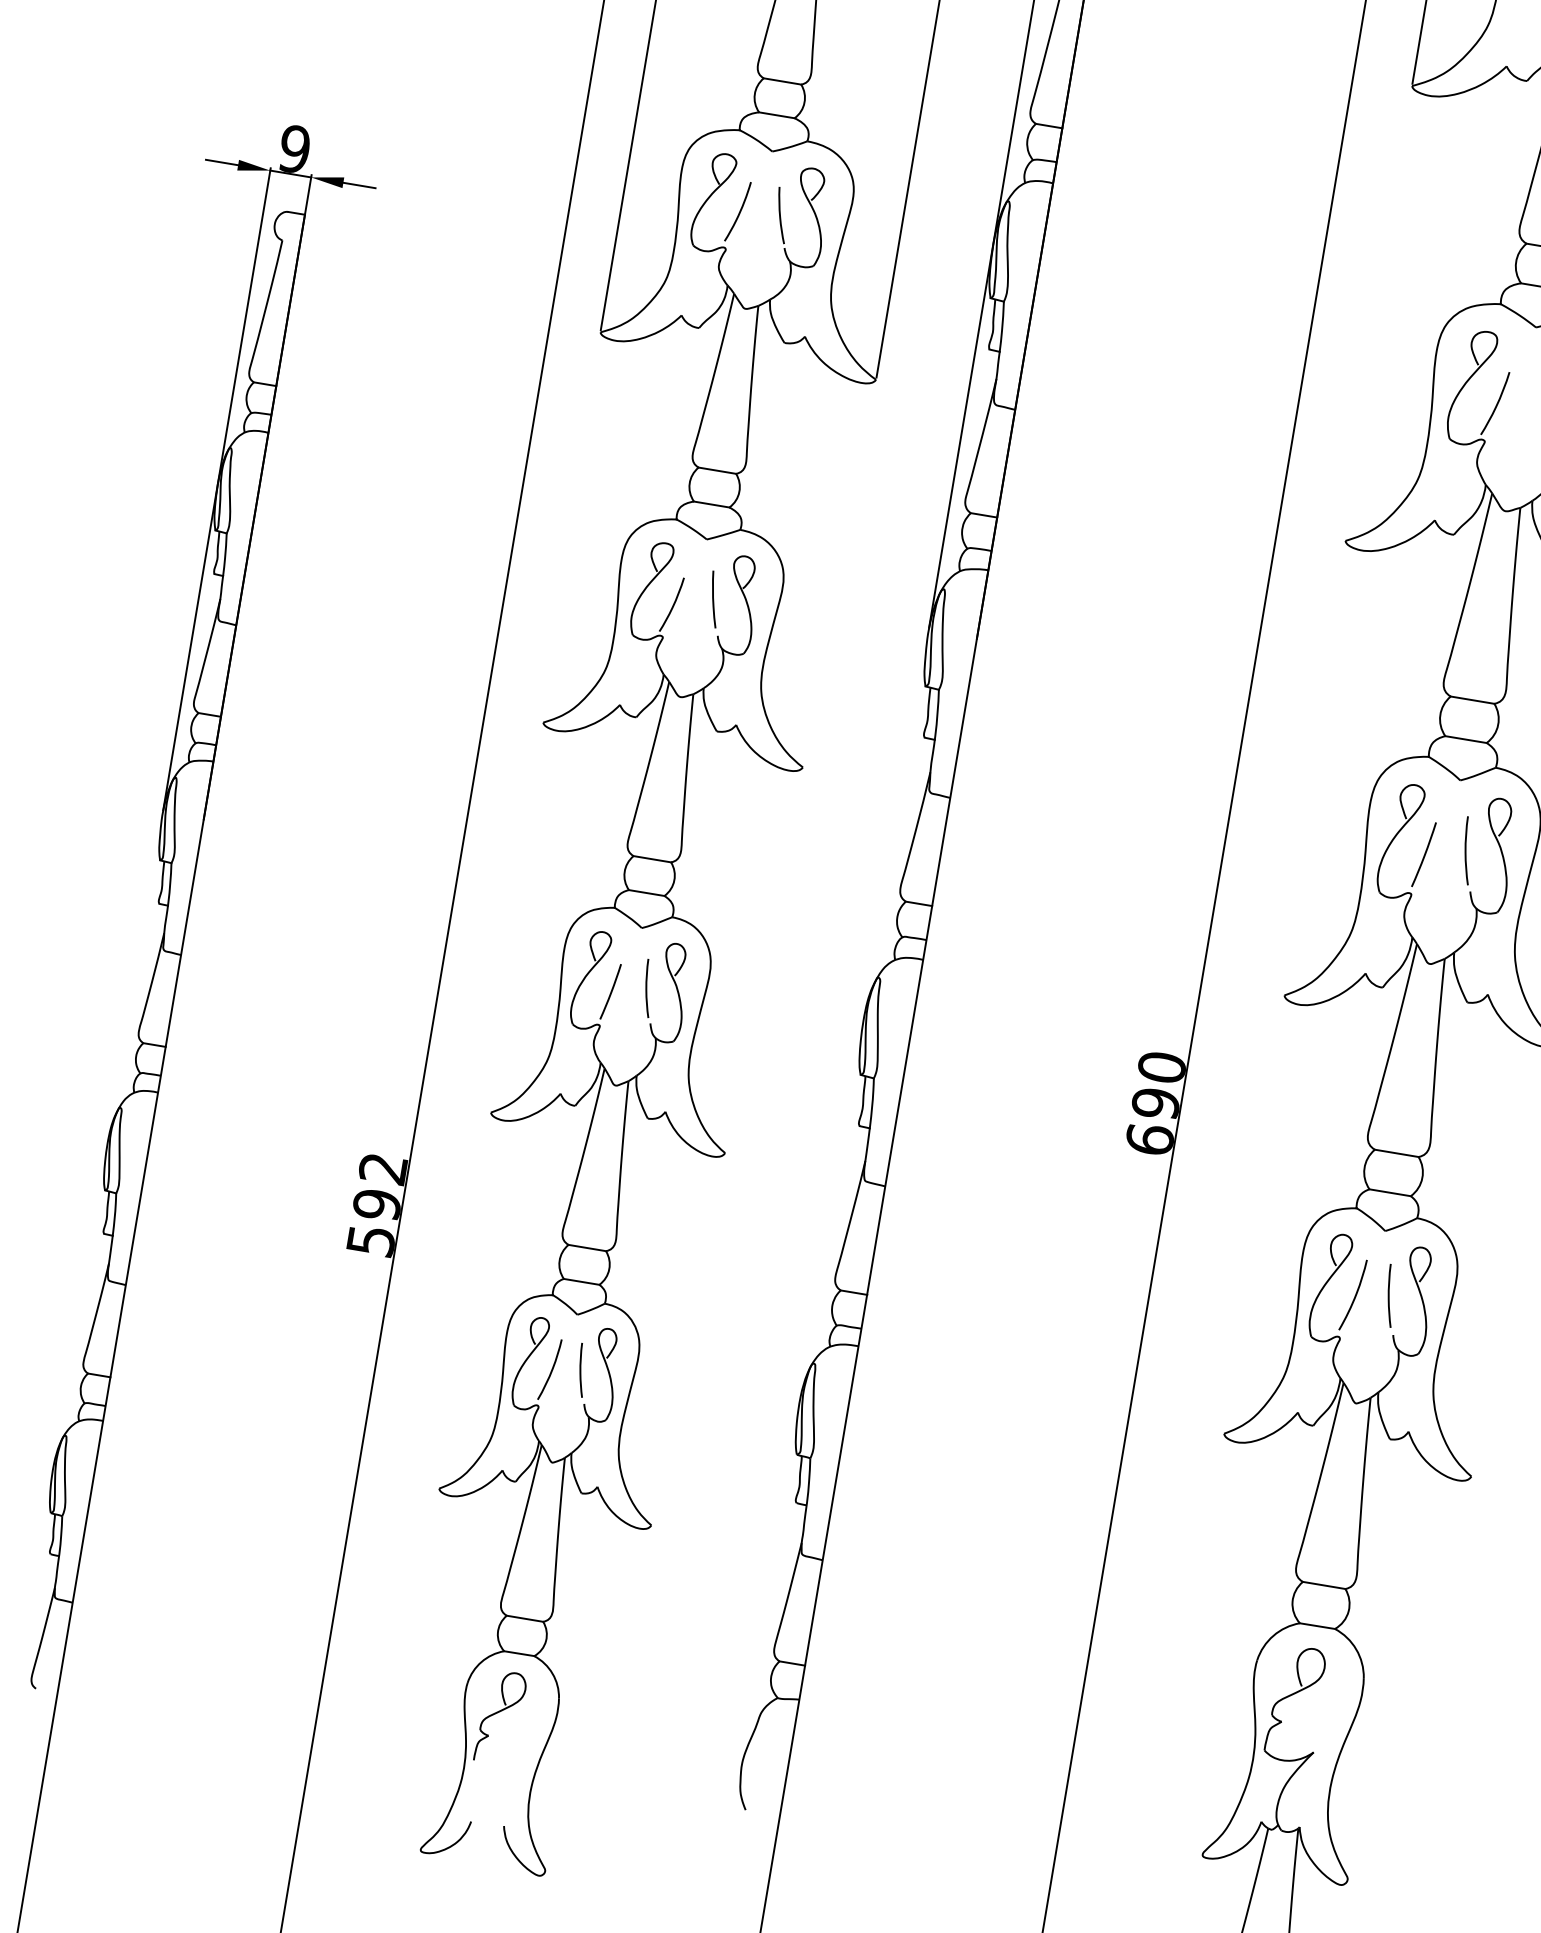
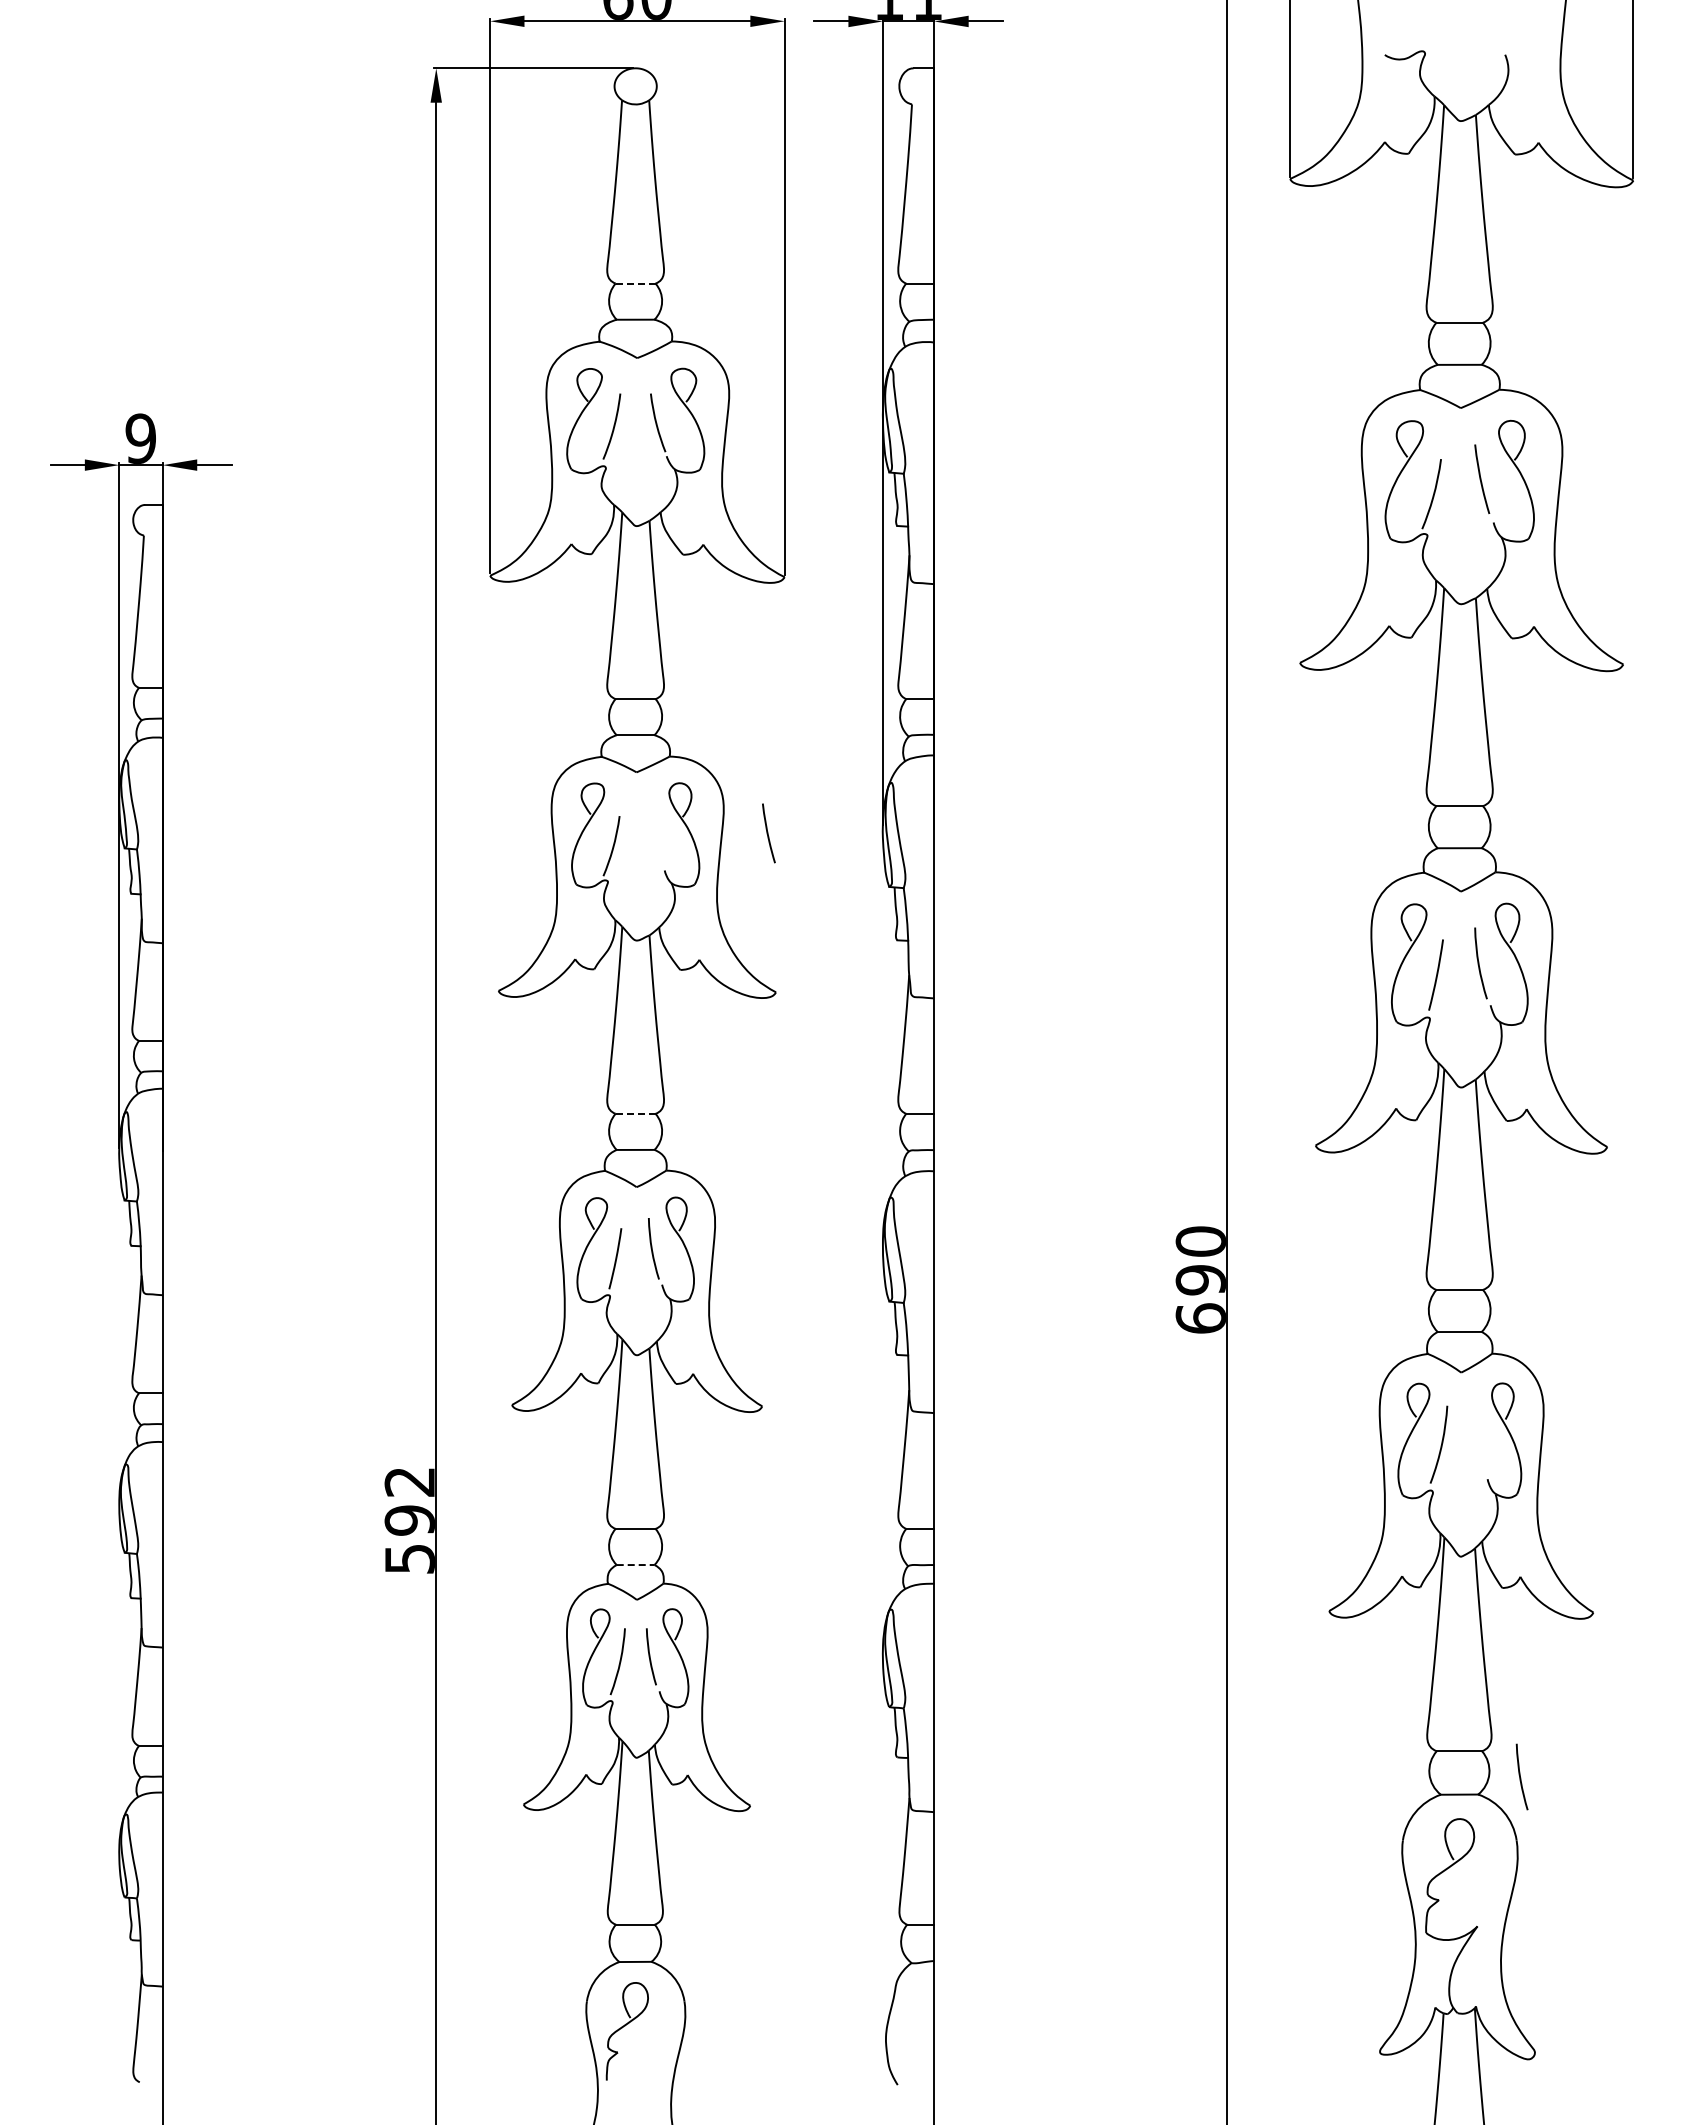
line: (782, 81) -> (635, 283), solid -> dashed
curve: (714, 599) -> (768, 833), moved
line: (652, 858) -> (635, 1113), solid -> dashed
line: (581, 1282) -> (635, 1565), solid -> dashed
curve: (1389, 1295) -> (1520, 1776), moved

